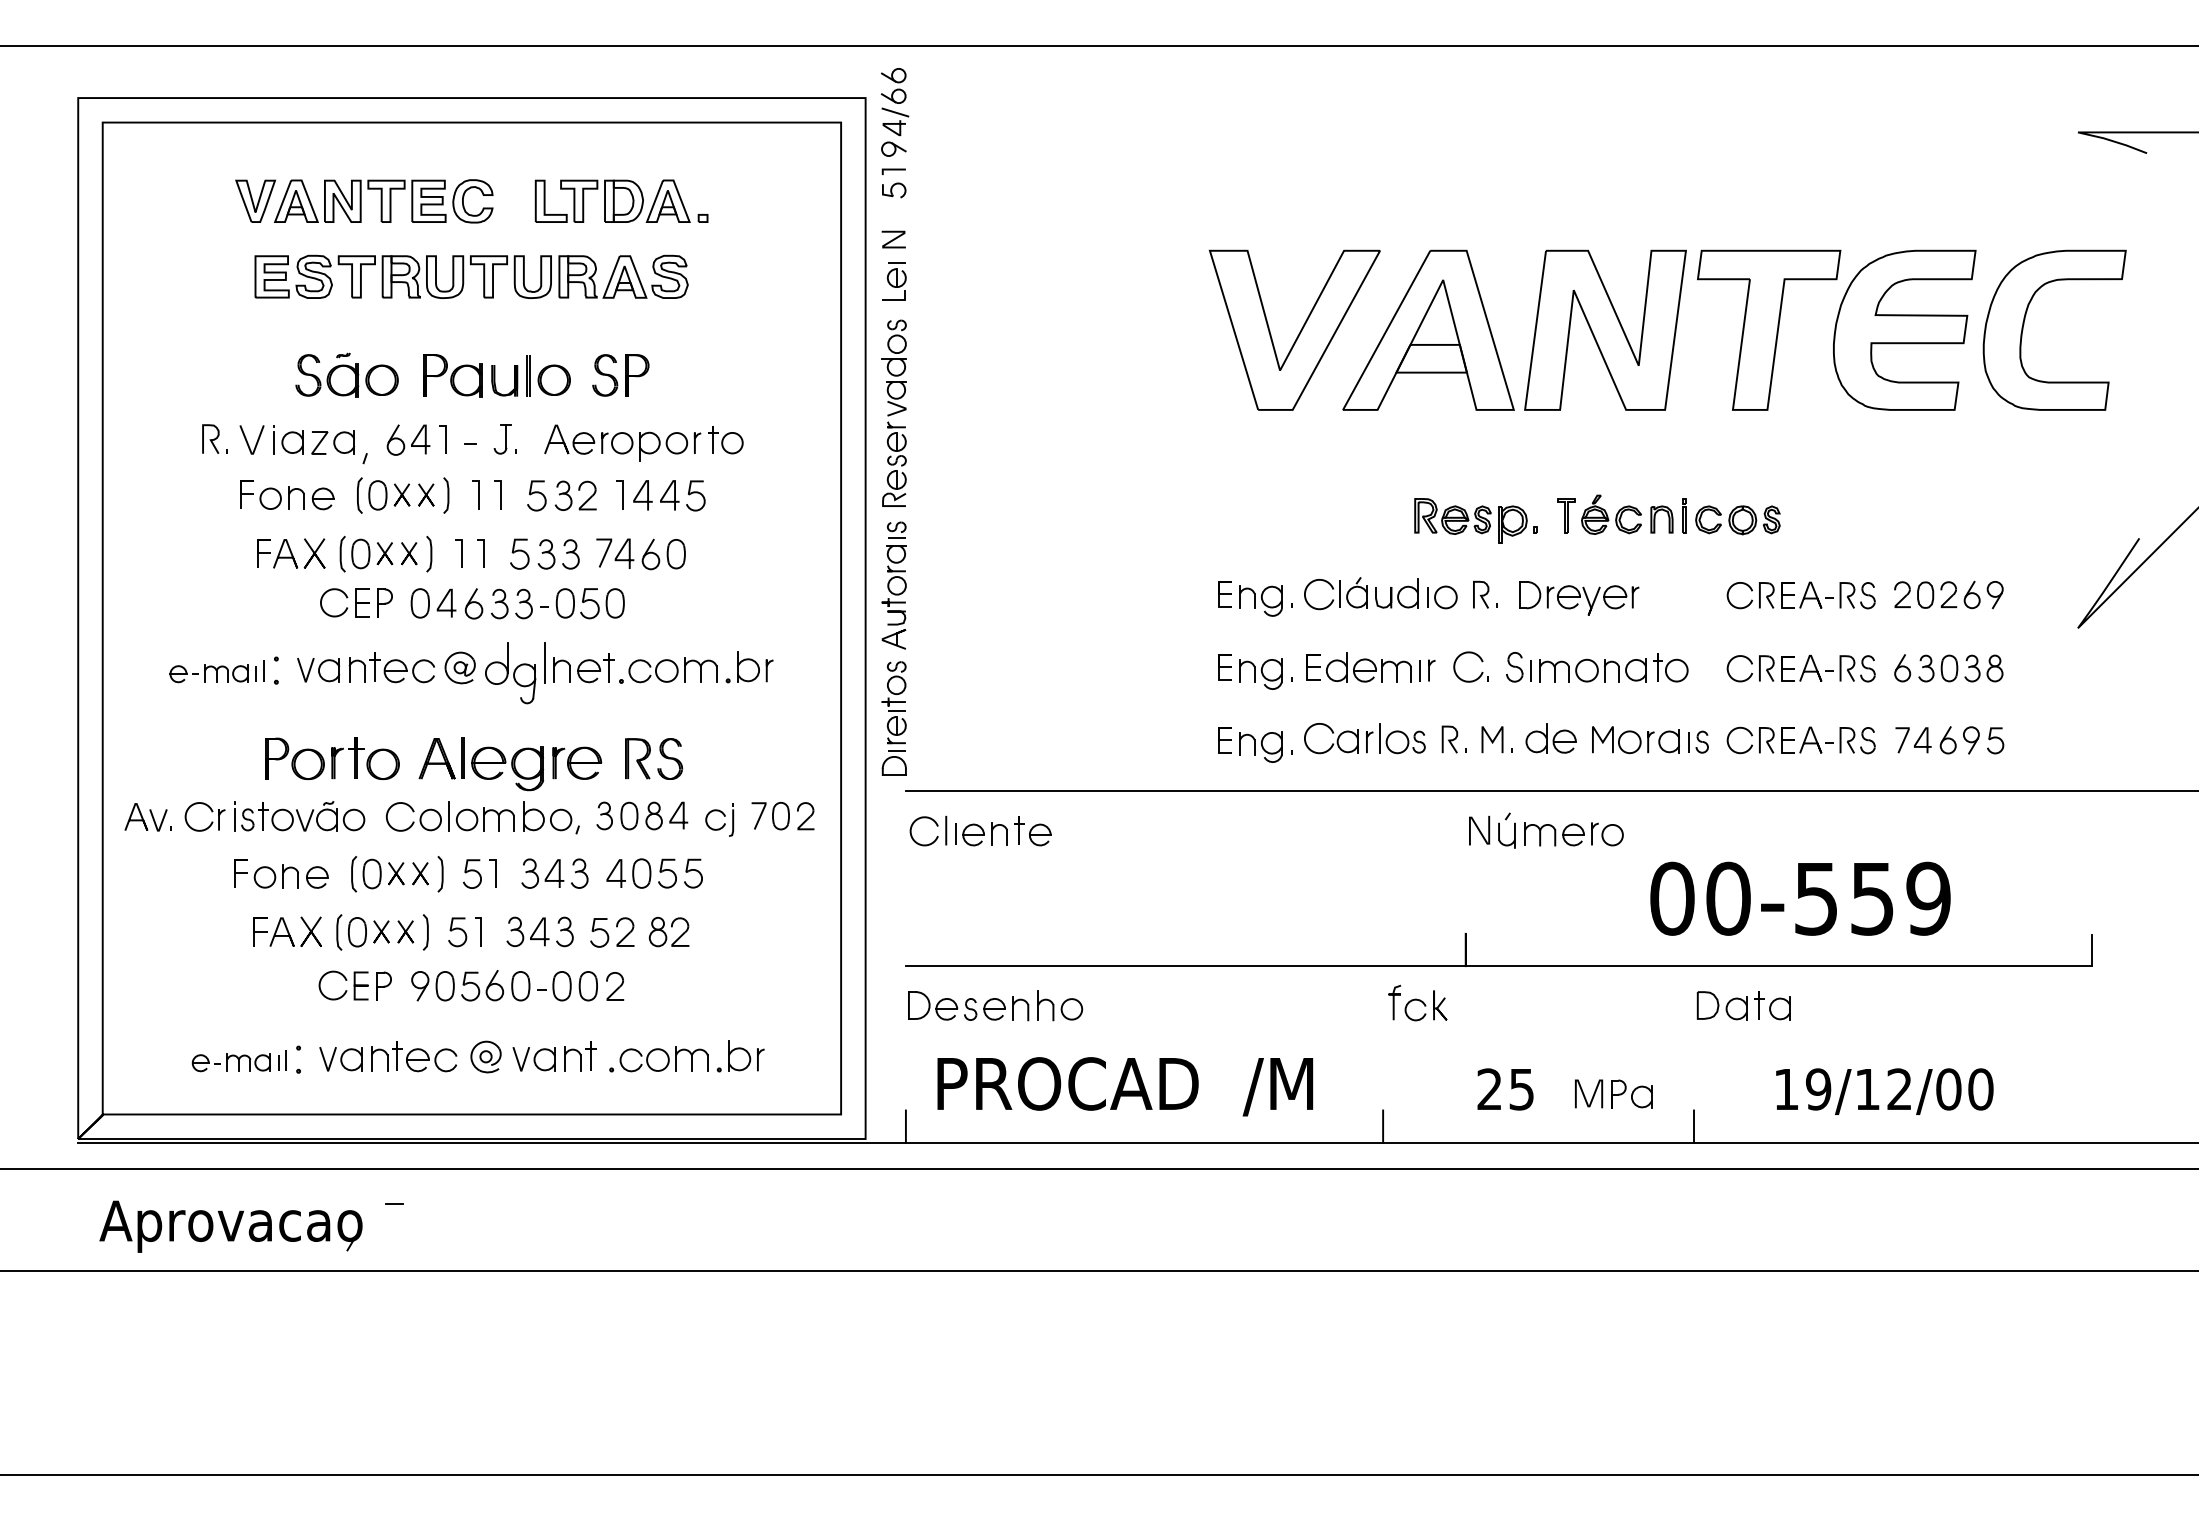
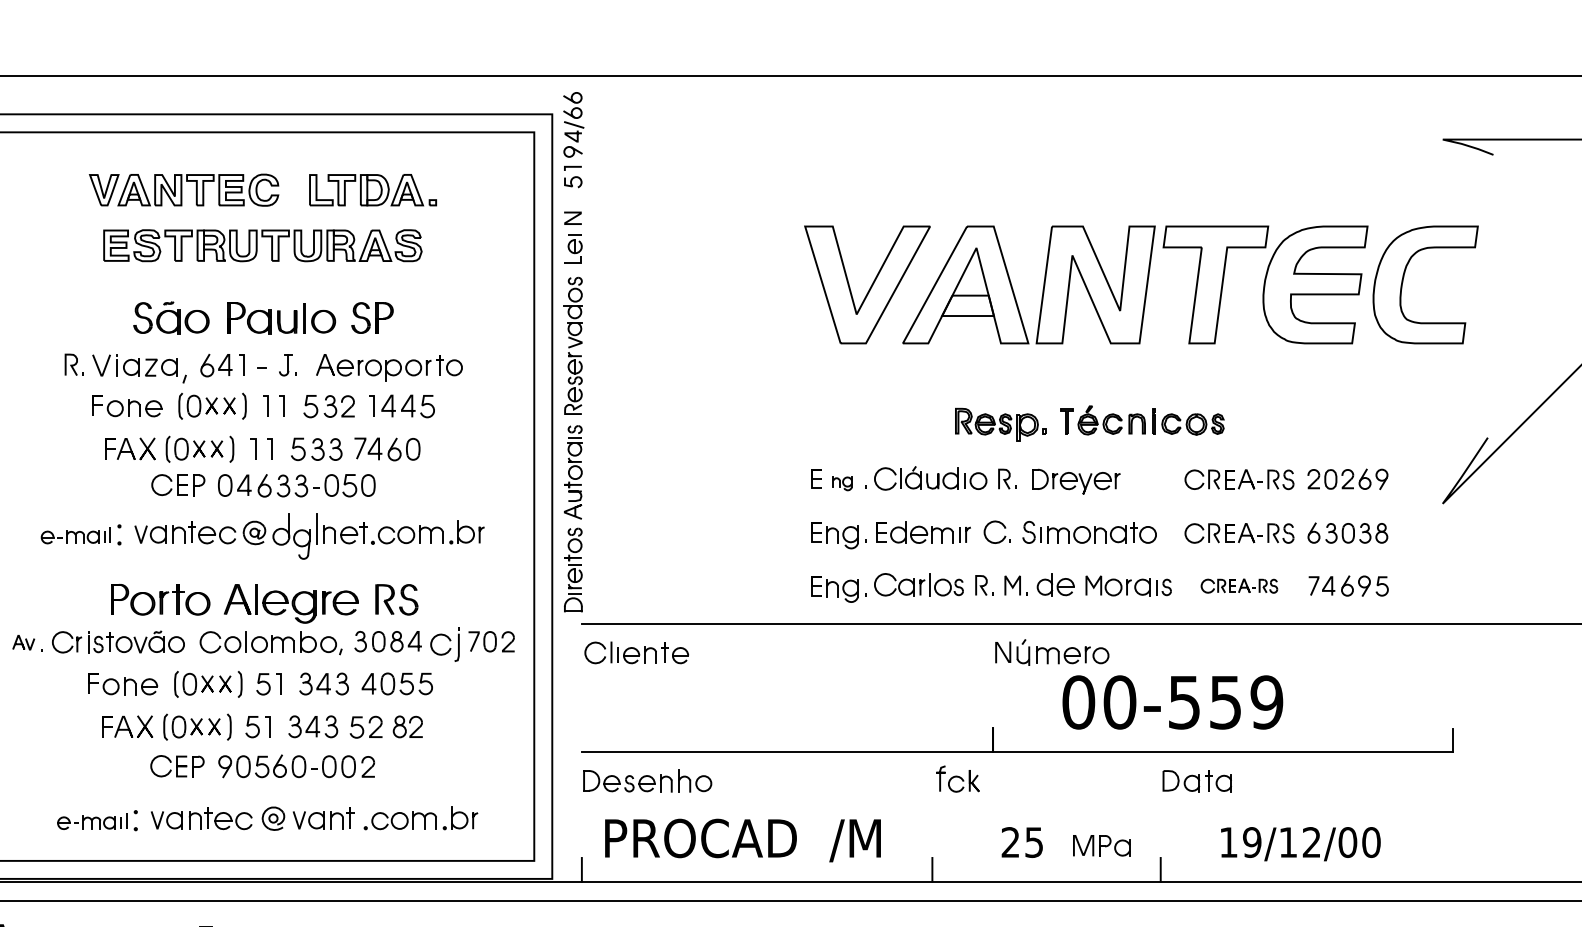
part: (1260, 600) -> (842, 483), size x0.6
part: (1800, 740) -> (1238, 586), size x0.7
part: (145, 817) -> (23, 642), size x0.7
part: (719, 819) -> (444, 644), size x1.4
text: (1800, 898) -> (1172, 702), moved

